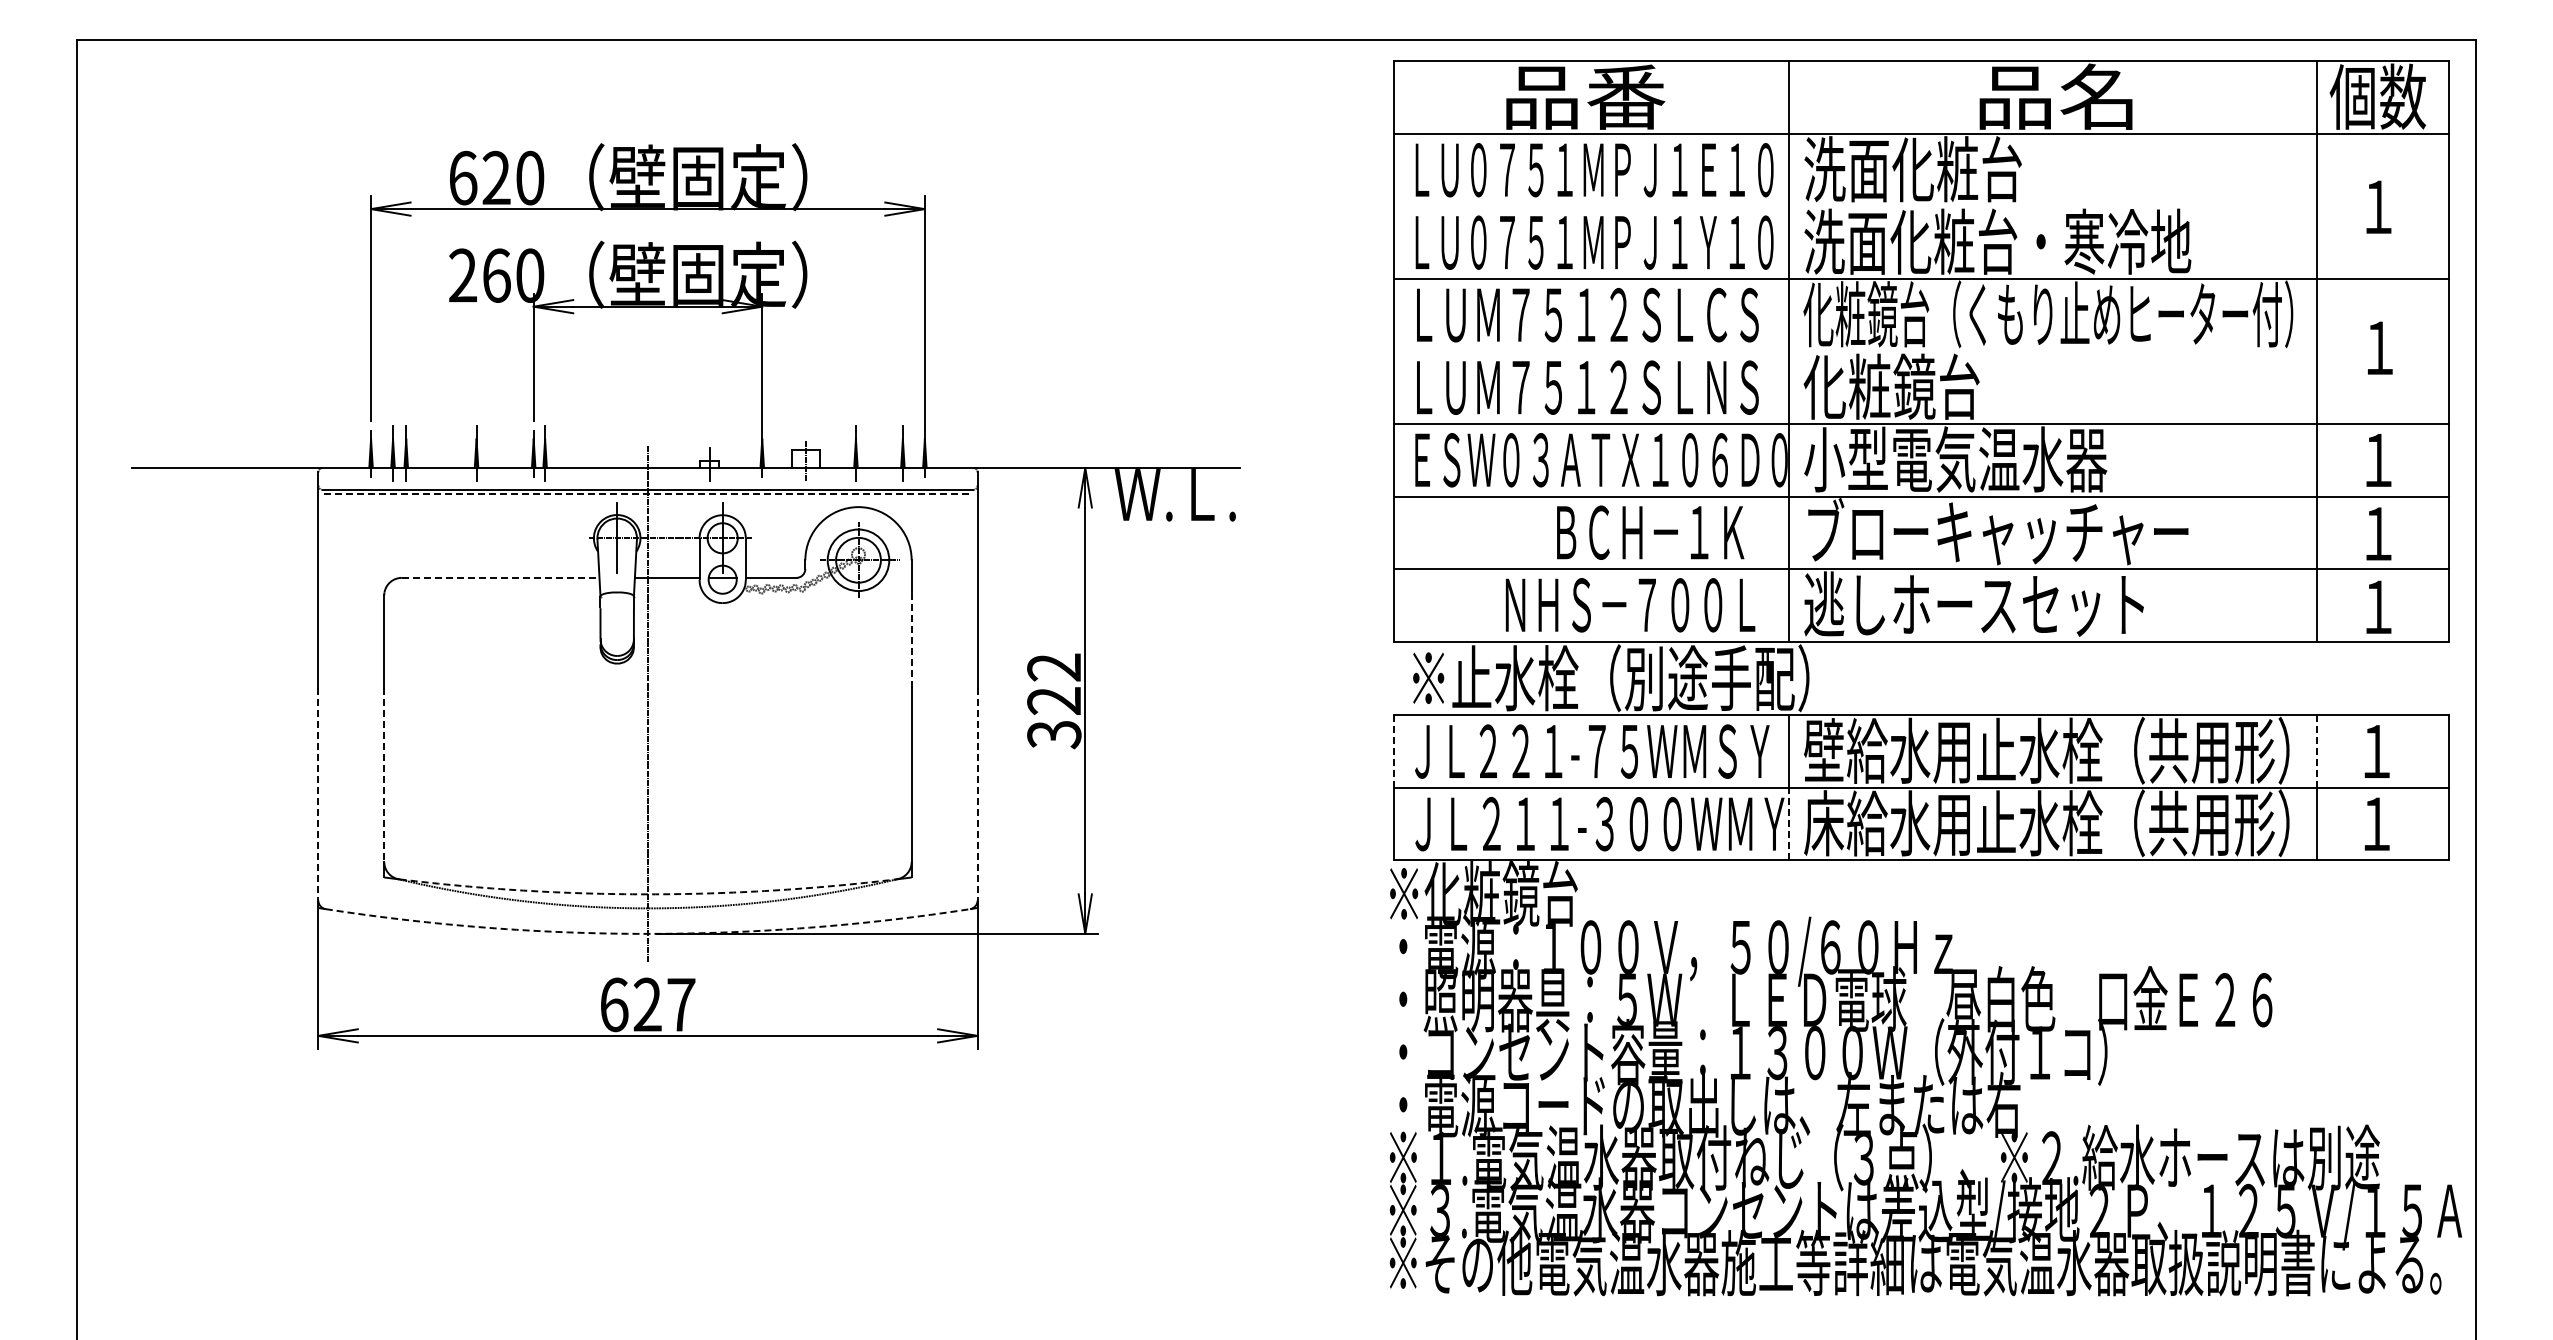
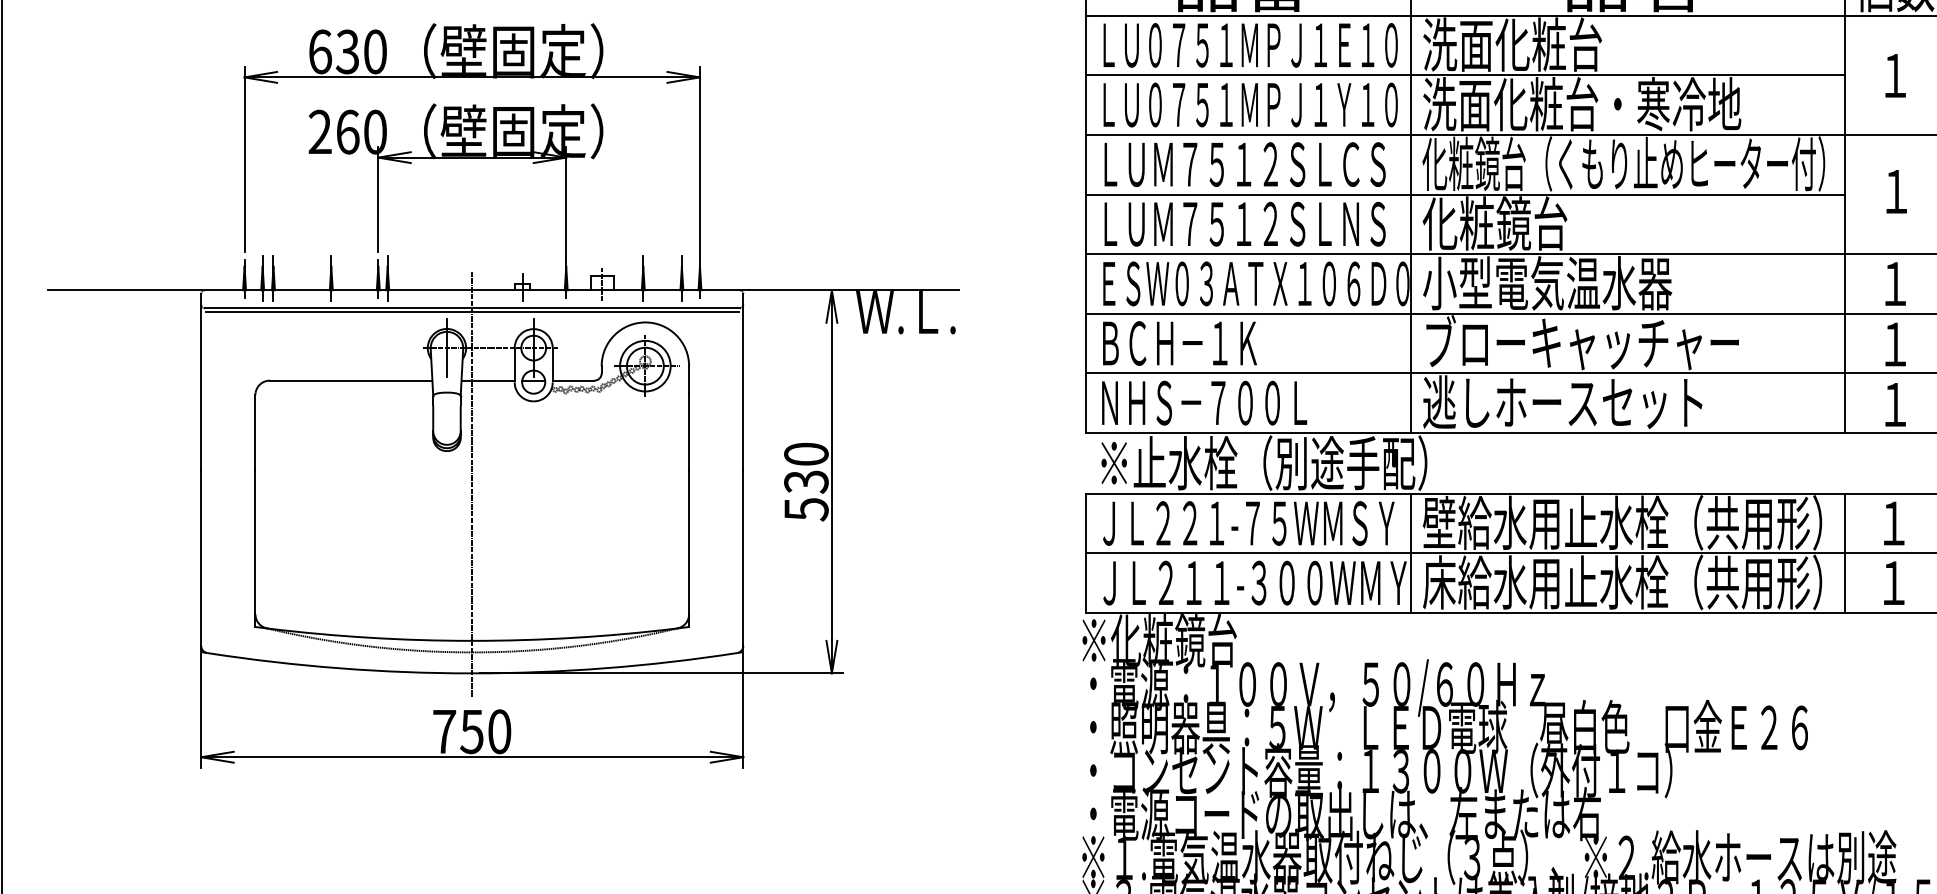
text: (496, 178) -> (347, 52), 620 -> 630
line: (1854, 206) -> (1464, 75), added
line: (1854, 351) -> (1464, 194), added
line: (648, 494) -> (472, 312), dashed -> solid
text: (1650, 532) -> (1179, 343), moved
line: (500, 577) -> (351, 380), dashed -> solid
text: (1630, 605) -> (1204, 403), moved
line: (911, 640) -> (688, 432), dashed -> solid
text: (1054, 701) -> (806, 482), 322 -> 530
line: (1393, 751) -> (1085, 523), dashed -> solid
line: (2316, 751) -> (1844, 523), dashed -> solid
line: (384, 775) -> (255, 543), dashed -> solid
line: (318, 794) -> (201, 558), dashed -> solid
line: (977, 794) -> (743, 558), dashed -> solid
line: (1789, 823) -> (1410, 582), dashed -> solid
arc: (647, 894) -> (471, 640), dashed -> solid
arc: (647, 933) -> (471, 673), dashed -> solid
text: (647, 1004) -> (471, 731), 627 -> 750

